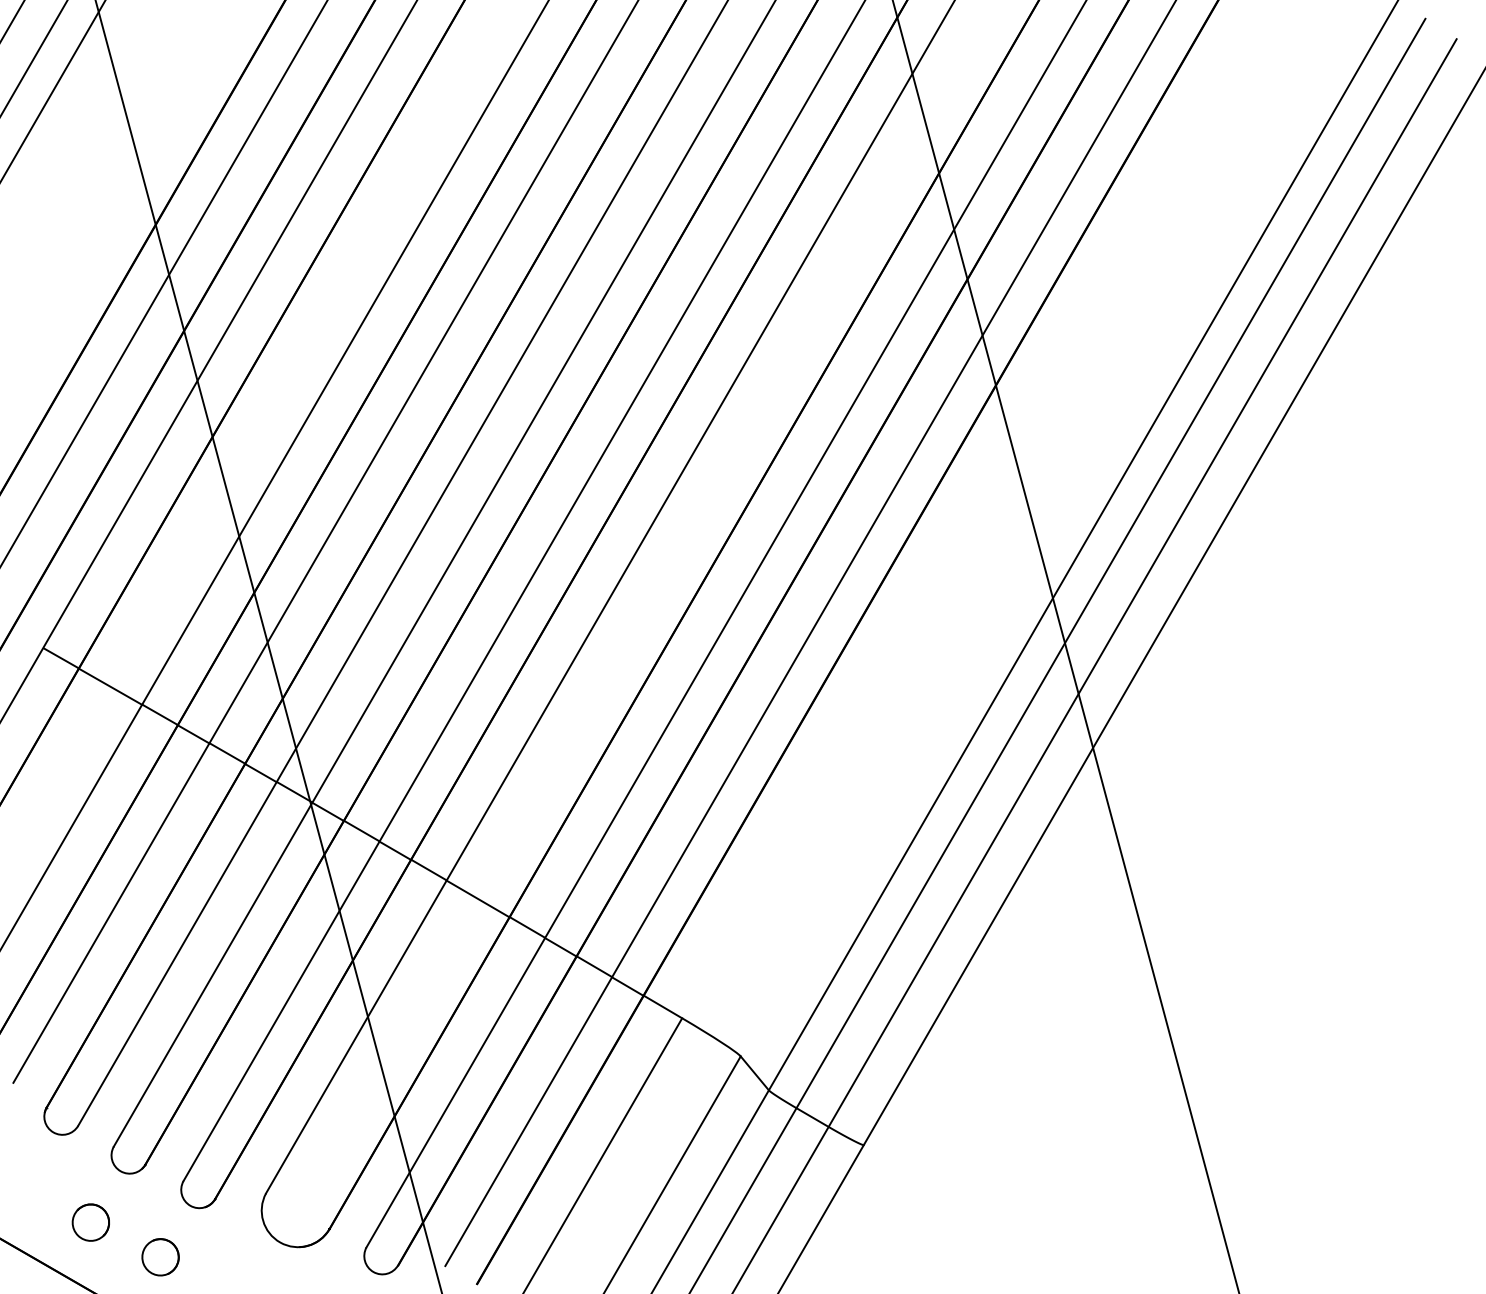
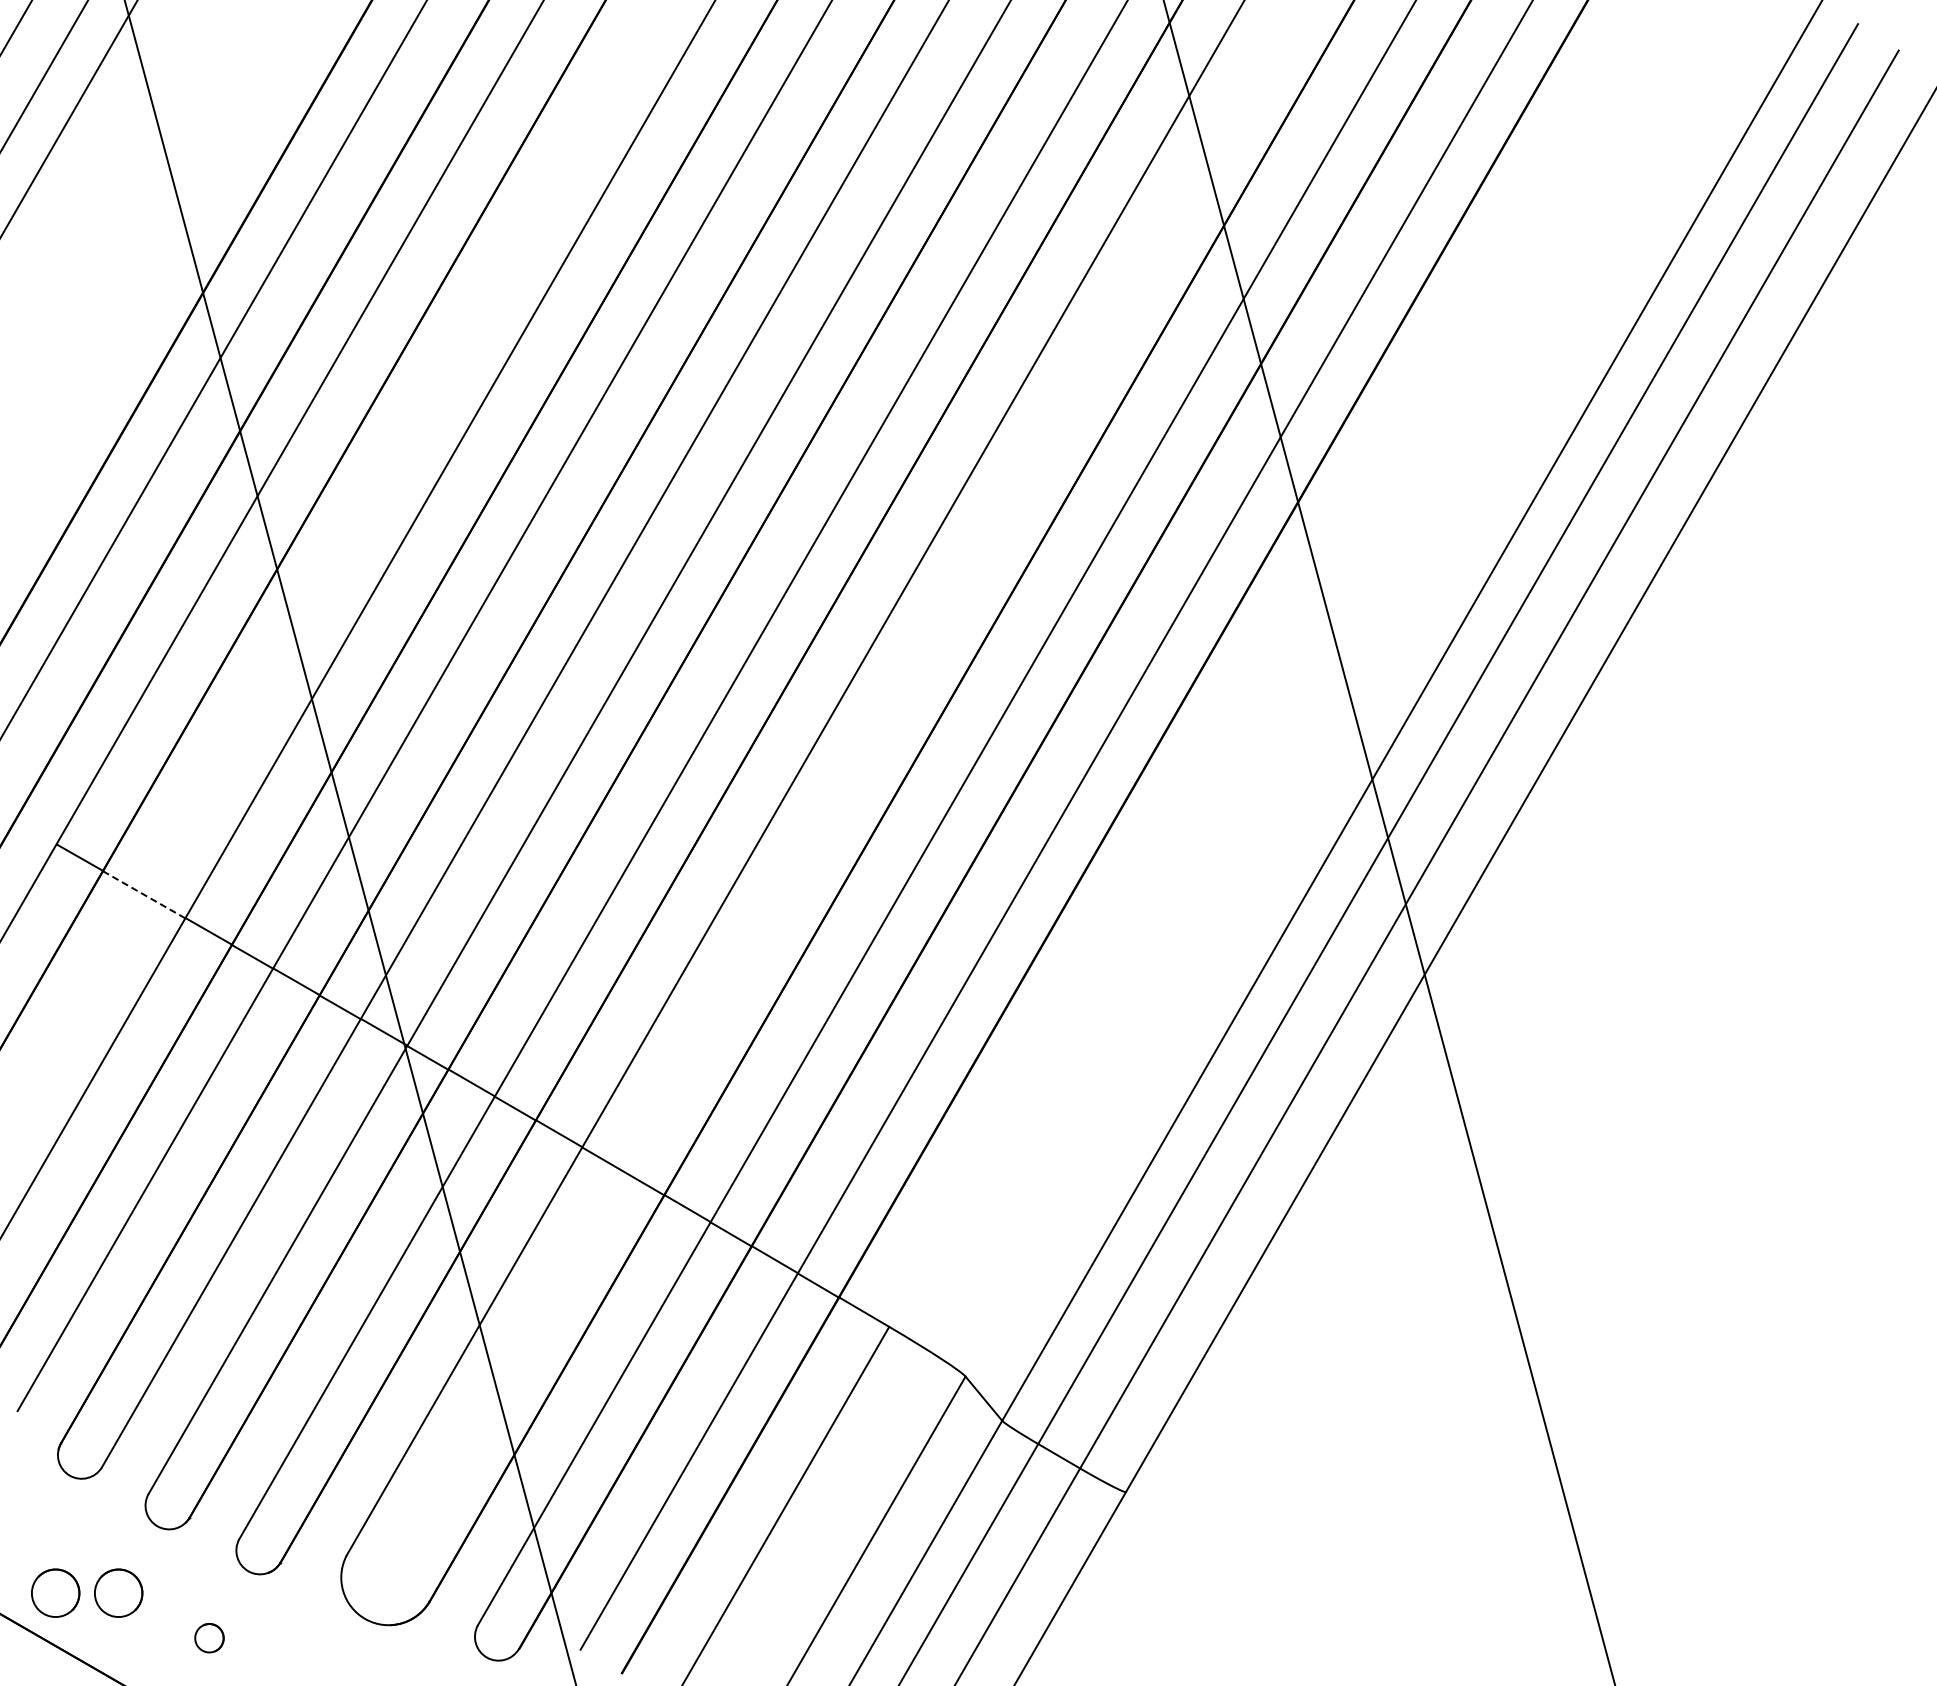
line: (109, 686) -> (143, 894), solid -> dashed
part: (42, 1222) -> (55, 1592), added
part: (160, 1256) -> (209, 1637), size x0.6

